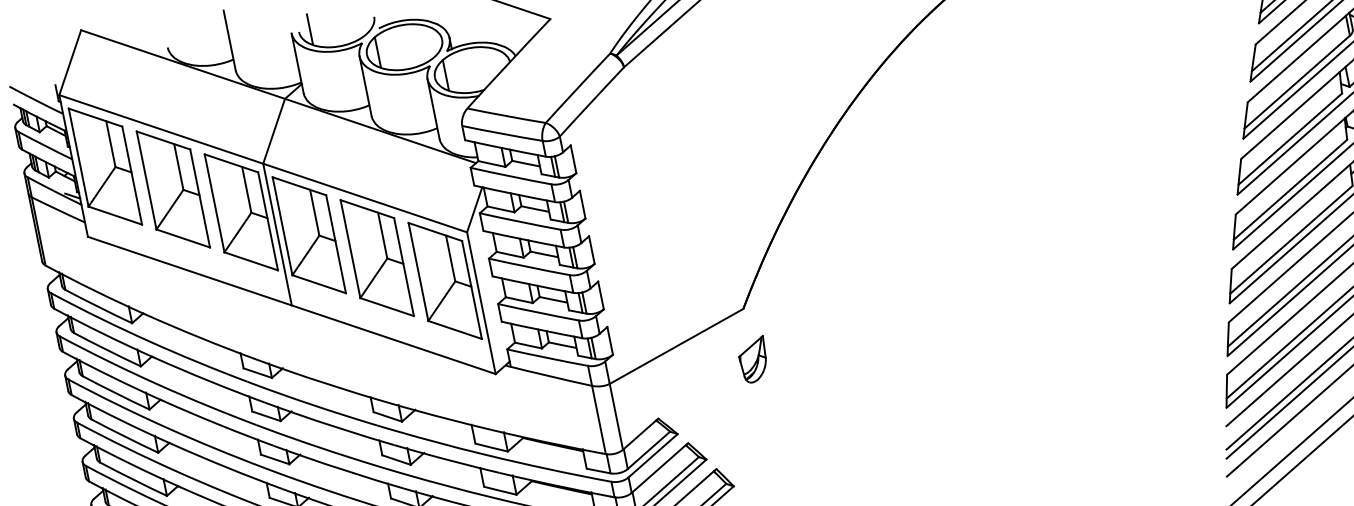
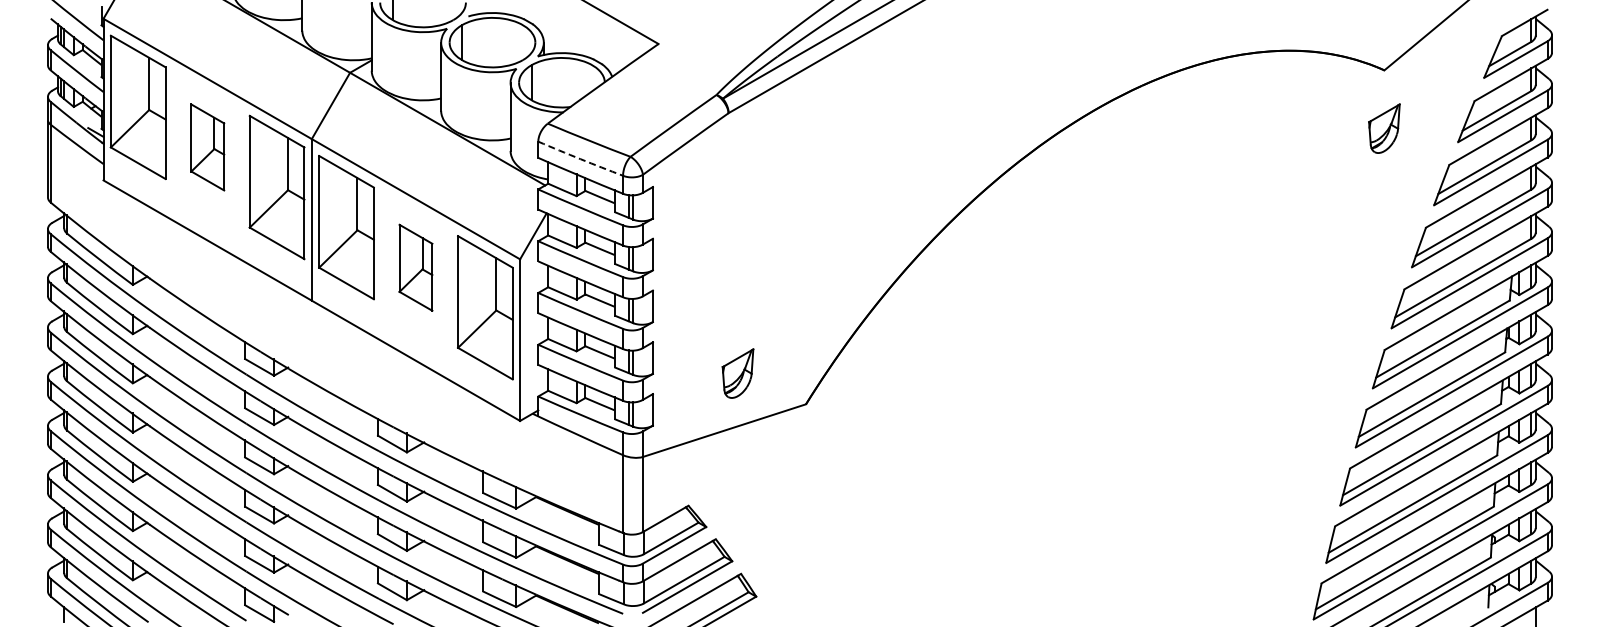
arc: (502, 134) -> (580, 159), solid -> dashed
part: (173, 189) -> (207, 147), size x0.6
part: (376, 258) -> (415, 267), size x0.6
part: (753, 360) -> (737, 373), moved

